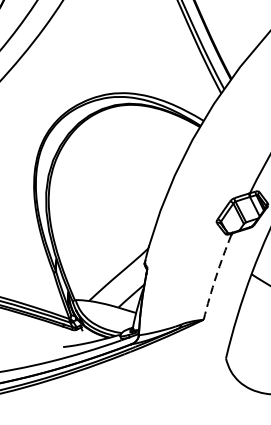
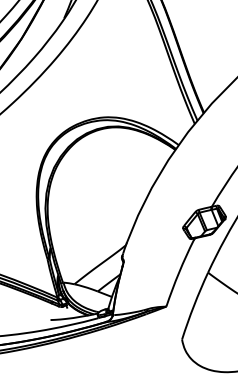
arc: (216, 276) -> (179, 272), dashed -> solid

